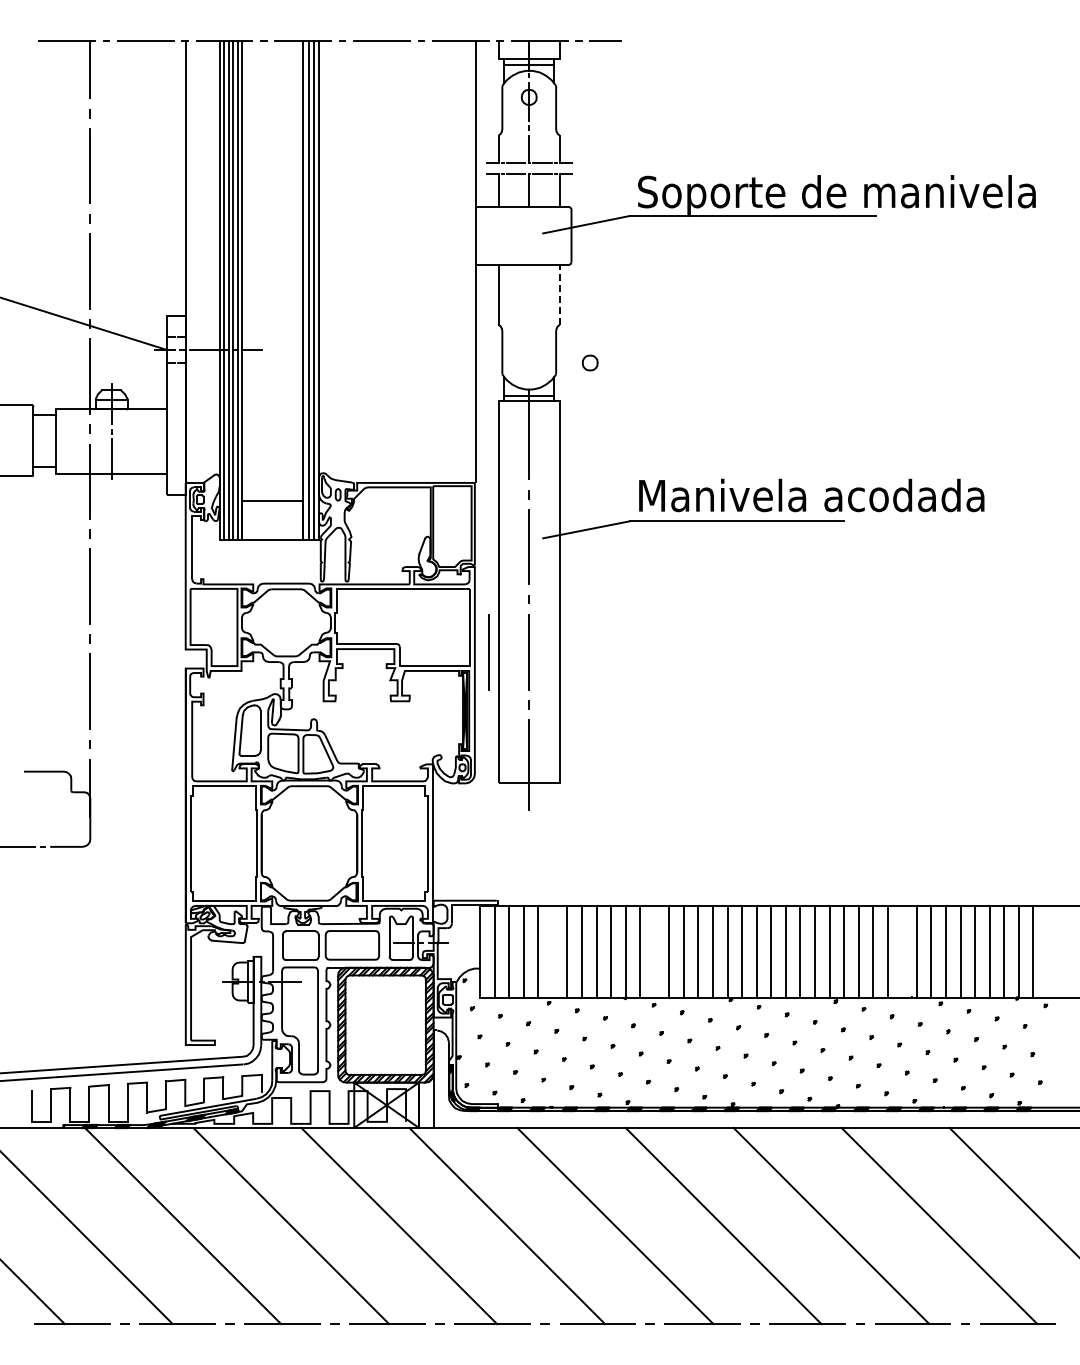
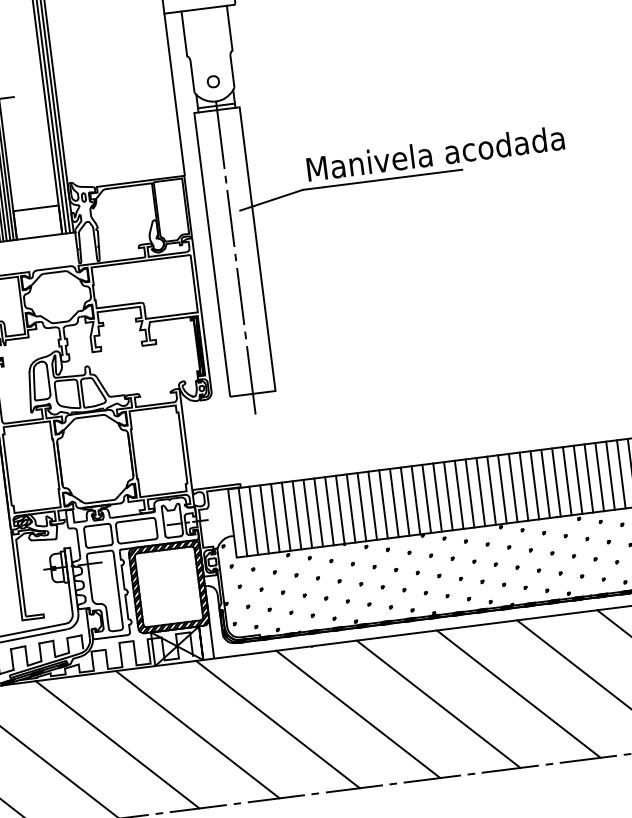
line: (559, 294) -> (229, 28), dashed -> solid
part: (589, 362) -> (212, 81), moved
line: (488, 652) -> (210, 300), removed
line: (552, 951) -> (285, 516), added
line: (654, 951) -> (361, 506), added
line: (902, 951) -> (545, 483), added

